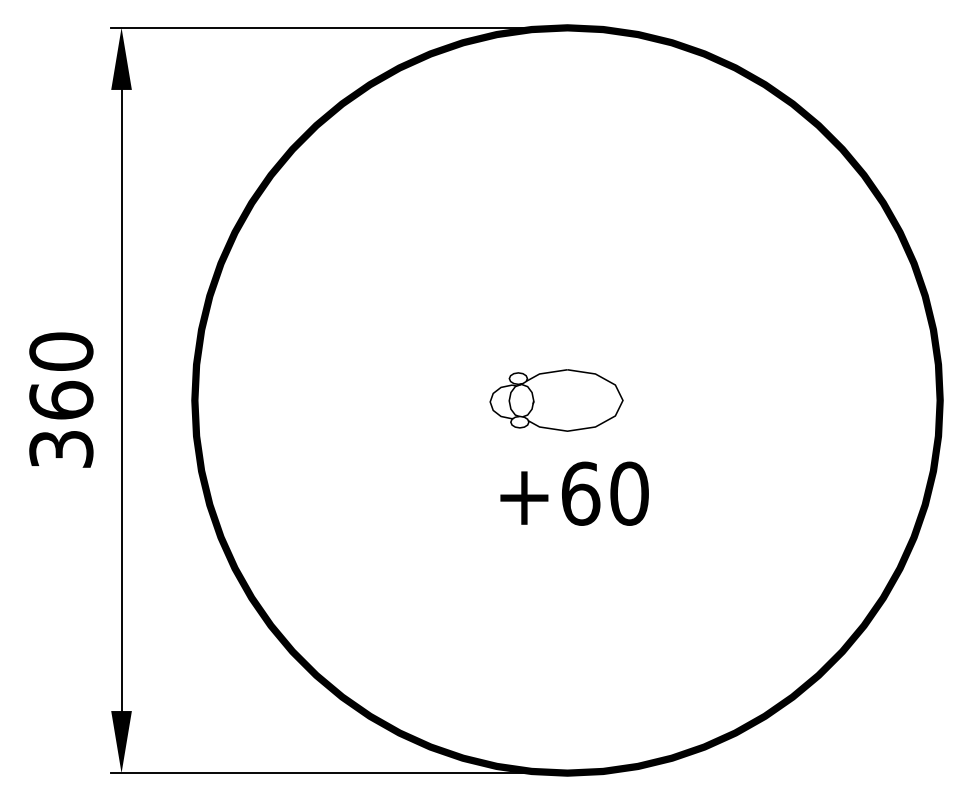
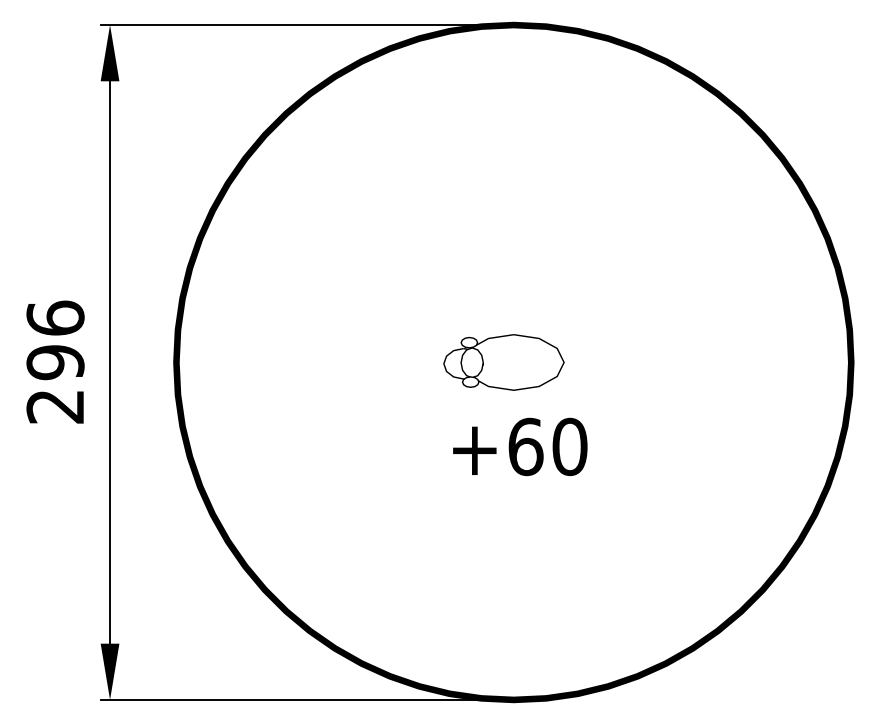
text: (61, 399) -> (55, 361), 360 -> 296

